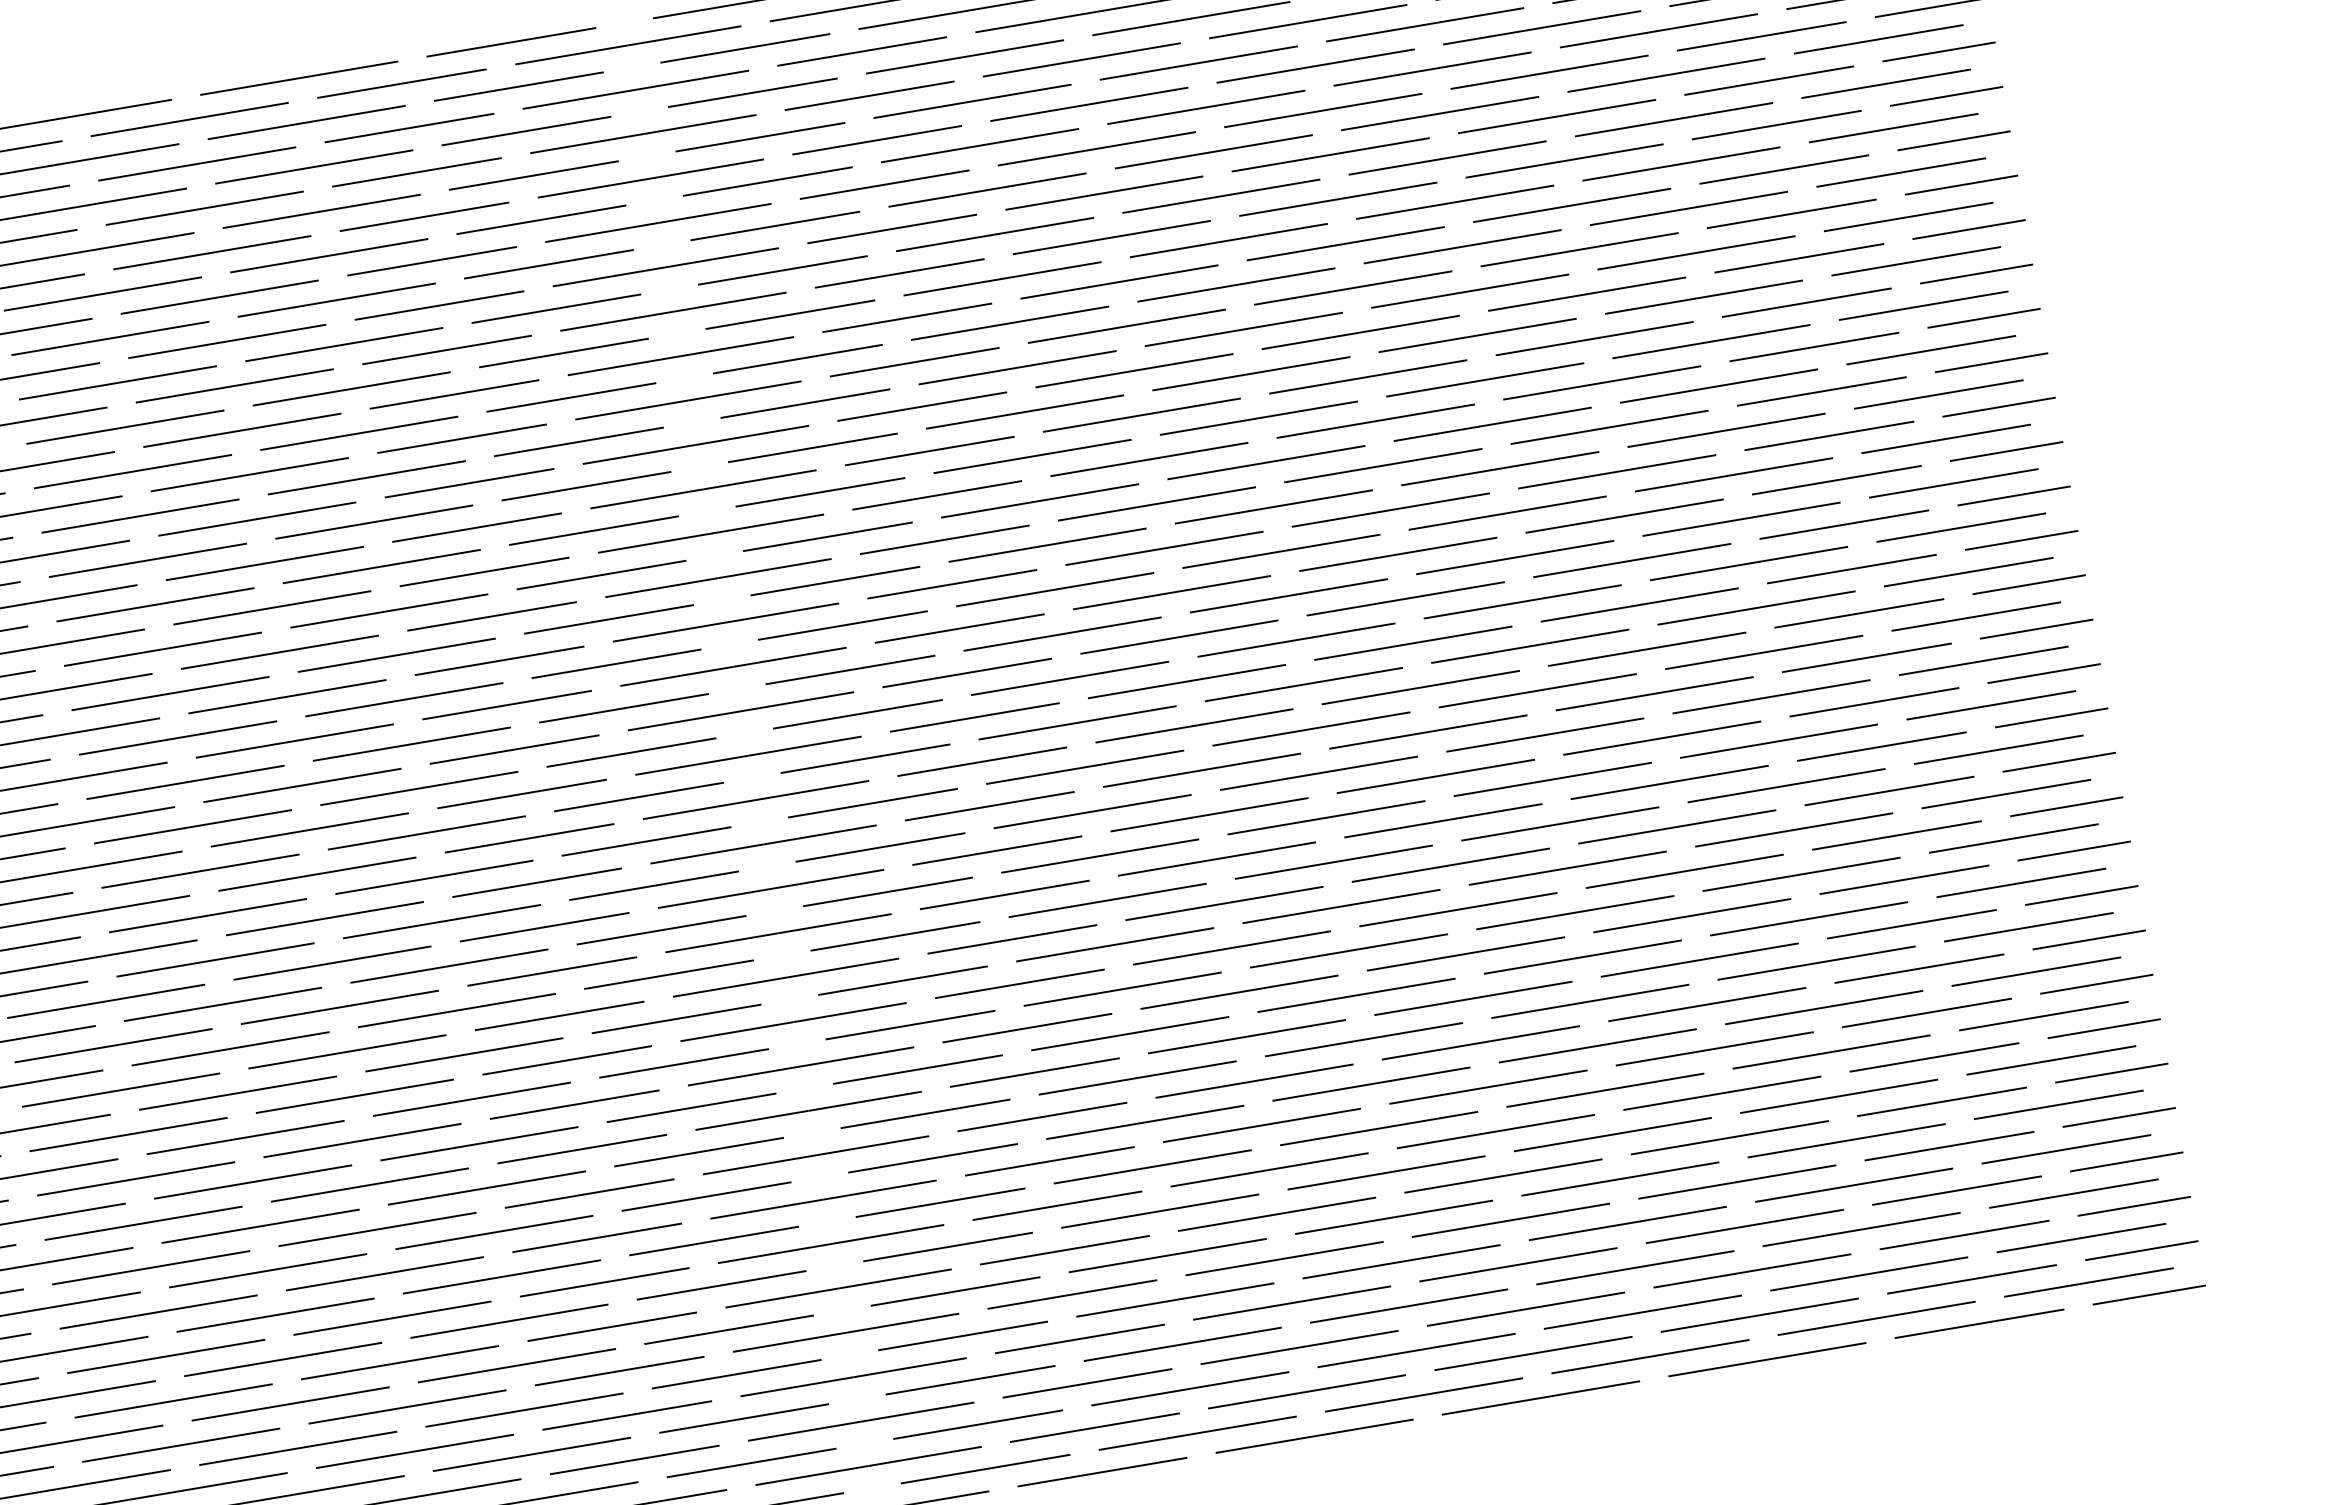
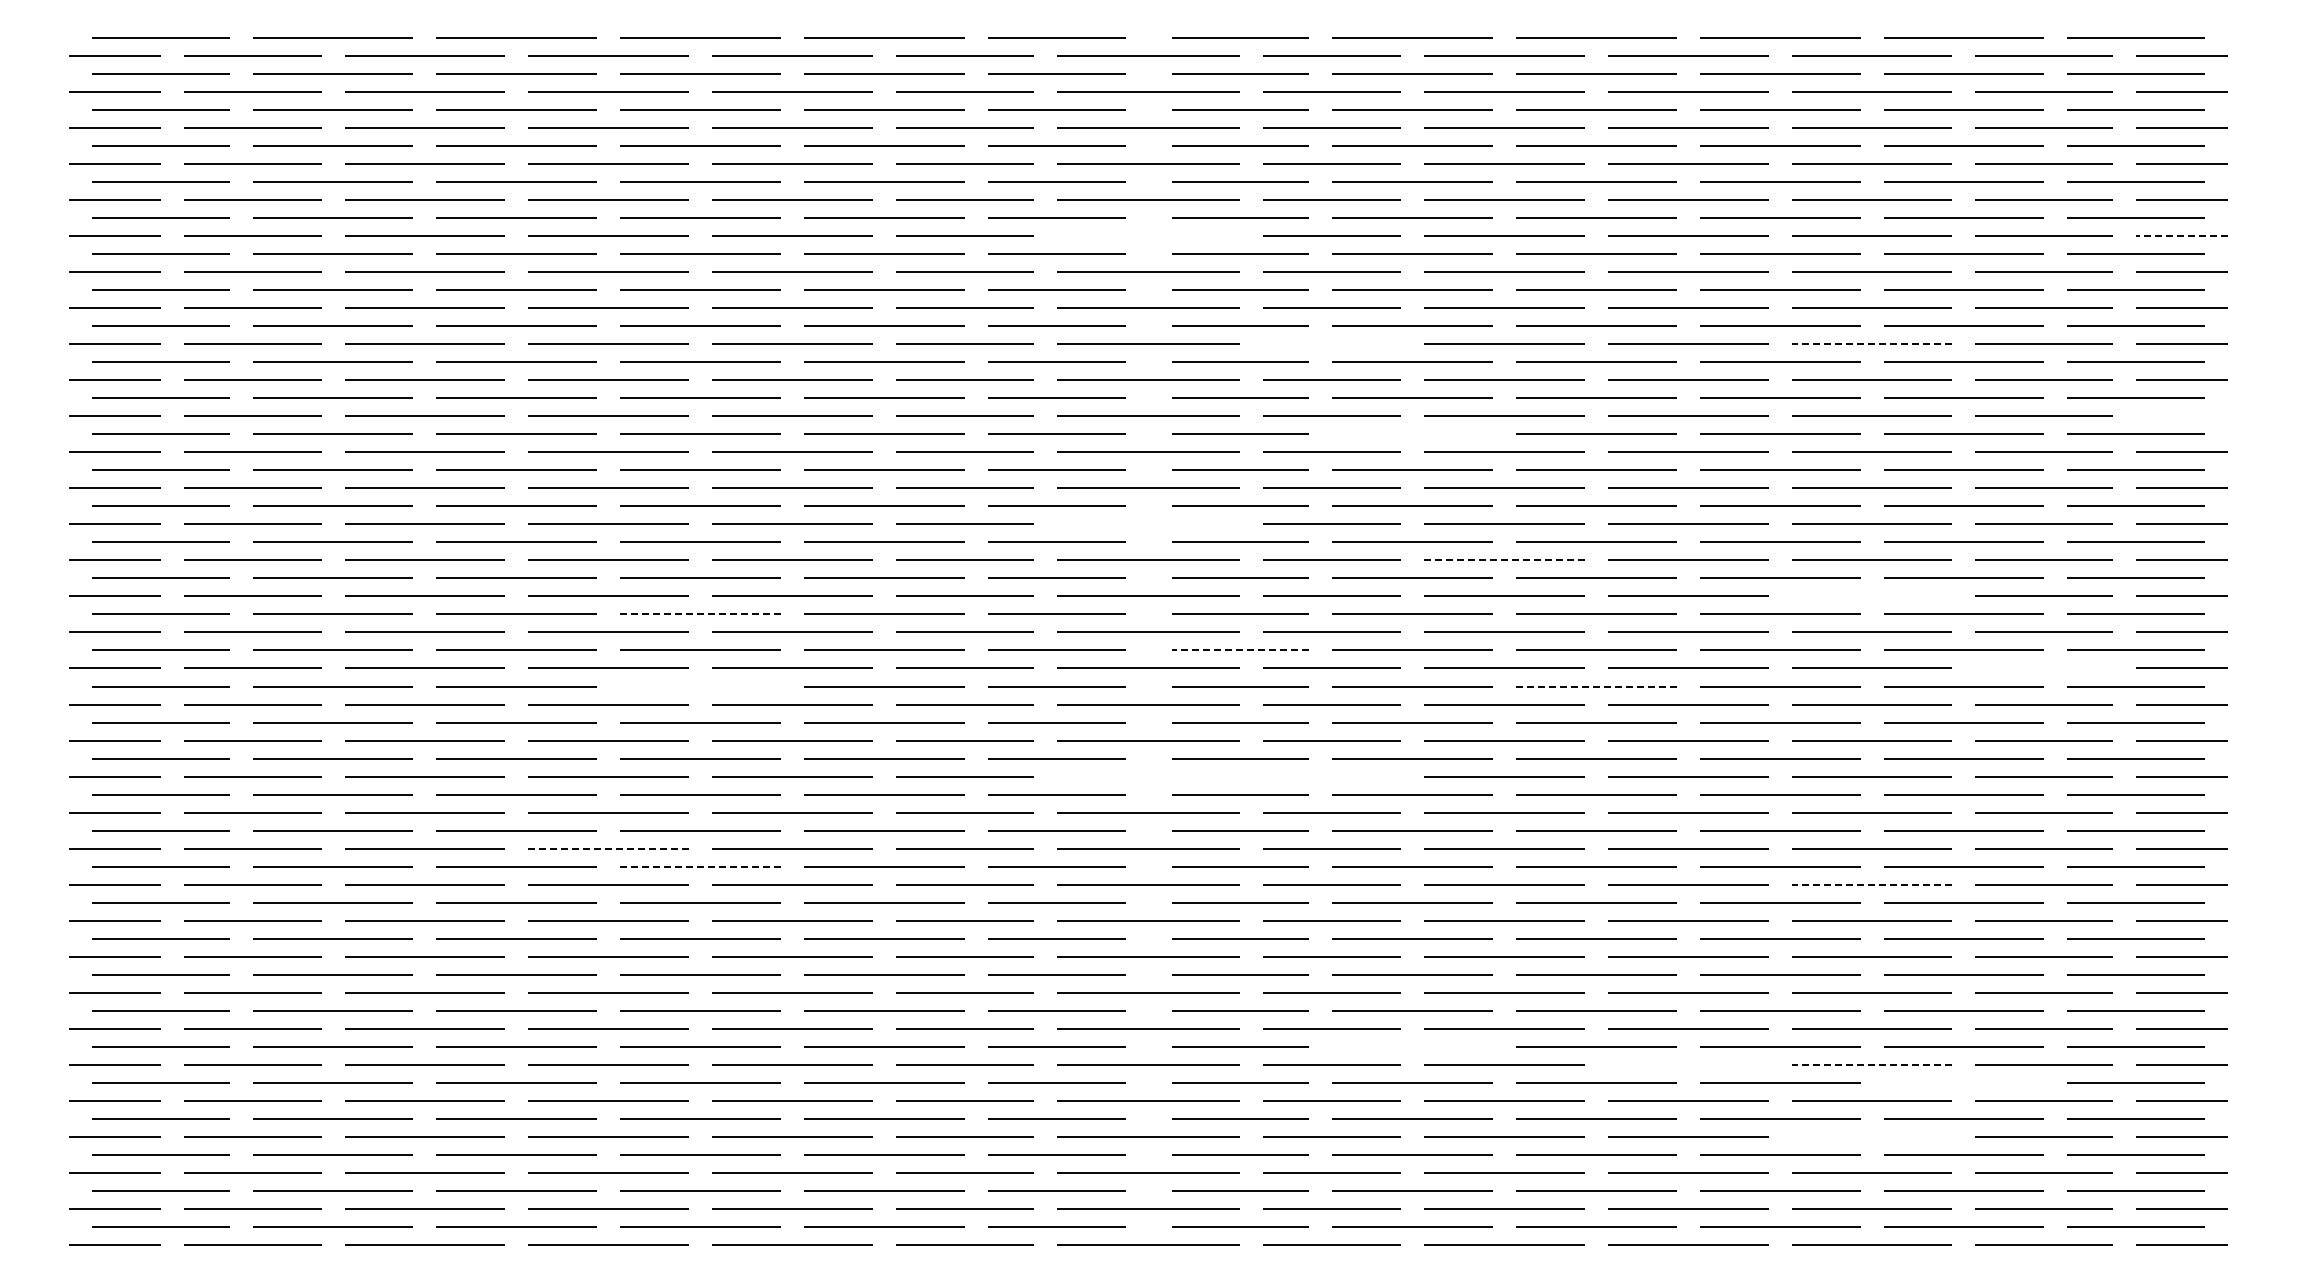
line: (1939, 51) -> (2182, 235), solid -> dashed
line: (1579, 250) -> (1871, 344), solid -> dashed
line: (665, 266) -> (1148, 235), removed
line: (1975, 273) -> (2181, 415), removed
line: (913, 361) -> (1331, 343), removed
line: (1032, 455) -> (1412, 433), removed
line: (1631, 559) -> (1871, 595), removed
line: (1171, 592) -> (1504, 560), solid -> dashed
line: (1858, 612) -> (2043, 667), removed
line: (725, 621) -> (1148, 523), removed
line: (1311, 728) -> (1596, 686), solid -> dashed
line: (865, 758) -> (1240, 650), solid -> dashed
line: (192, 826) -> (700, 614), solid -> dashed
line: (1003, 894) -> (1331, 776), removed
line: (207, 915) -> (700, 686), removed
line: (1691, 915) -> (1871, 884), solid -> dashed
line: (778, 933) -> (1148, 776), removed
line: (129, 1134) -> (609, 848), solid -> dashed
line: (245, 1137) -> (700, 866), solid -> dashed
line: (1729, 1138) -> (1871, 1065), solid -> dashed
line: (1846, 1140) -> (1963, 1082), removed
line: (1503, 1175) -> (1688, 1064), removed
line: (1159, 1210) -> (1412, 1046), removed
line: (1744, 1225) -> (1871, 1136), removed

